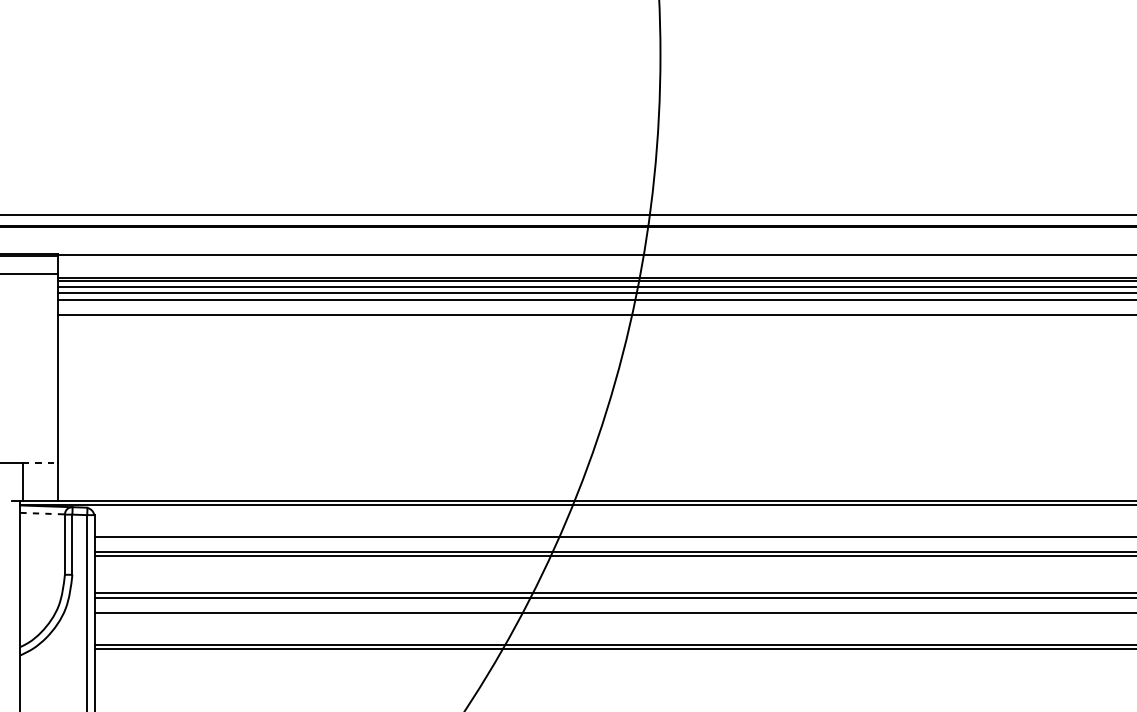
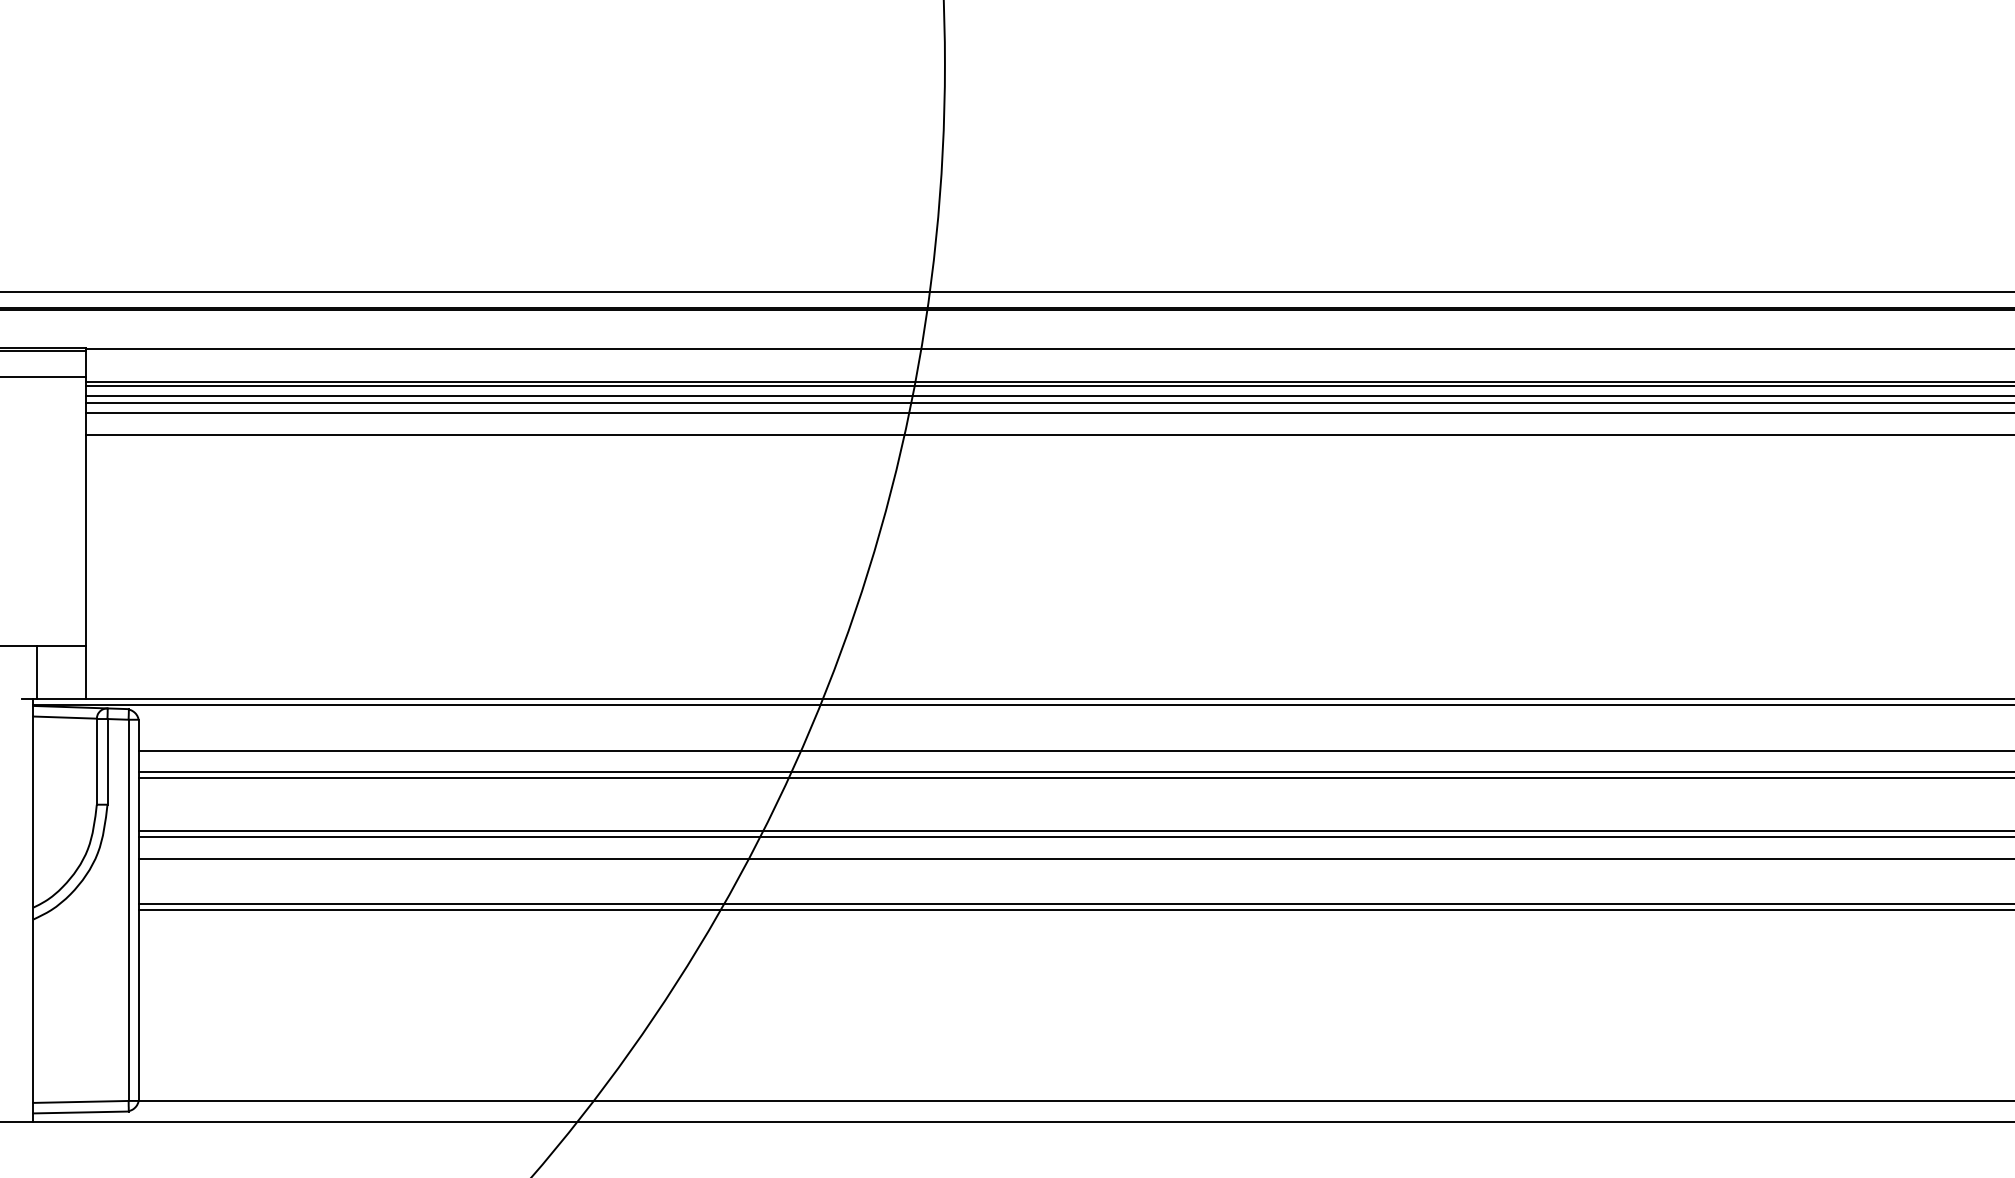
line: (40, 463) -> (61, 646), dashed -> solid
line: (42, 513) -> (65, 717), dashed -> solid

